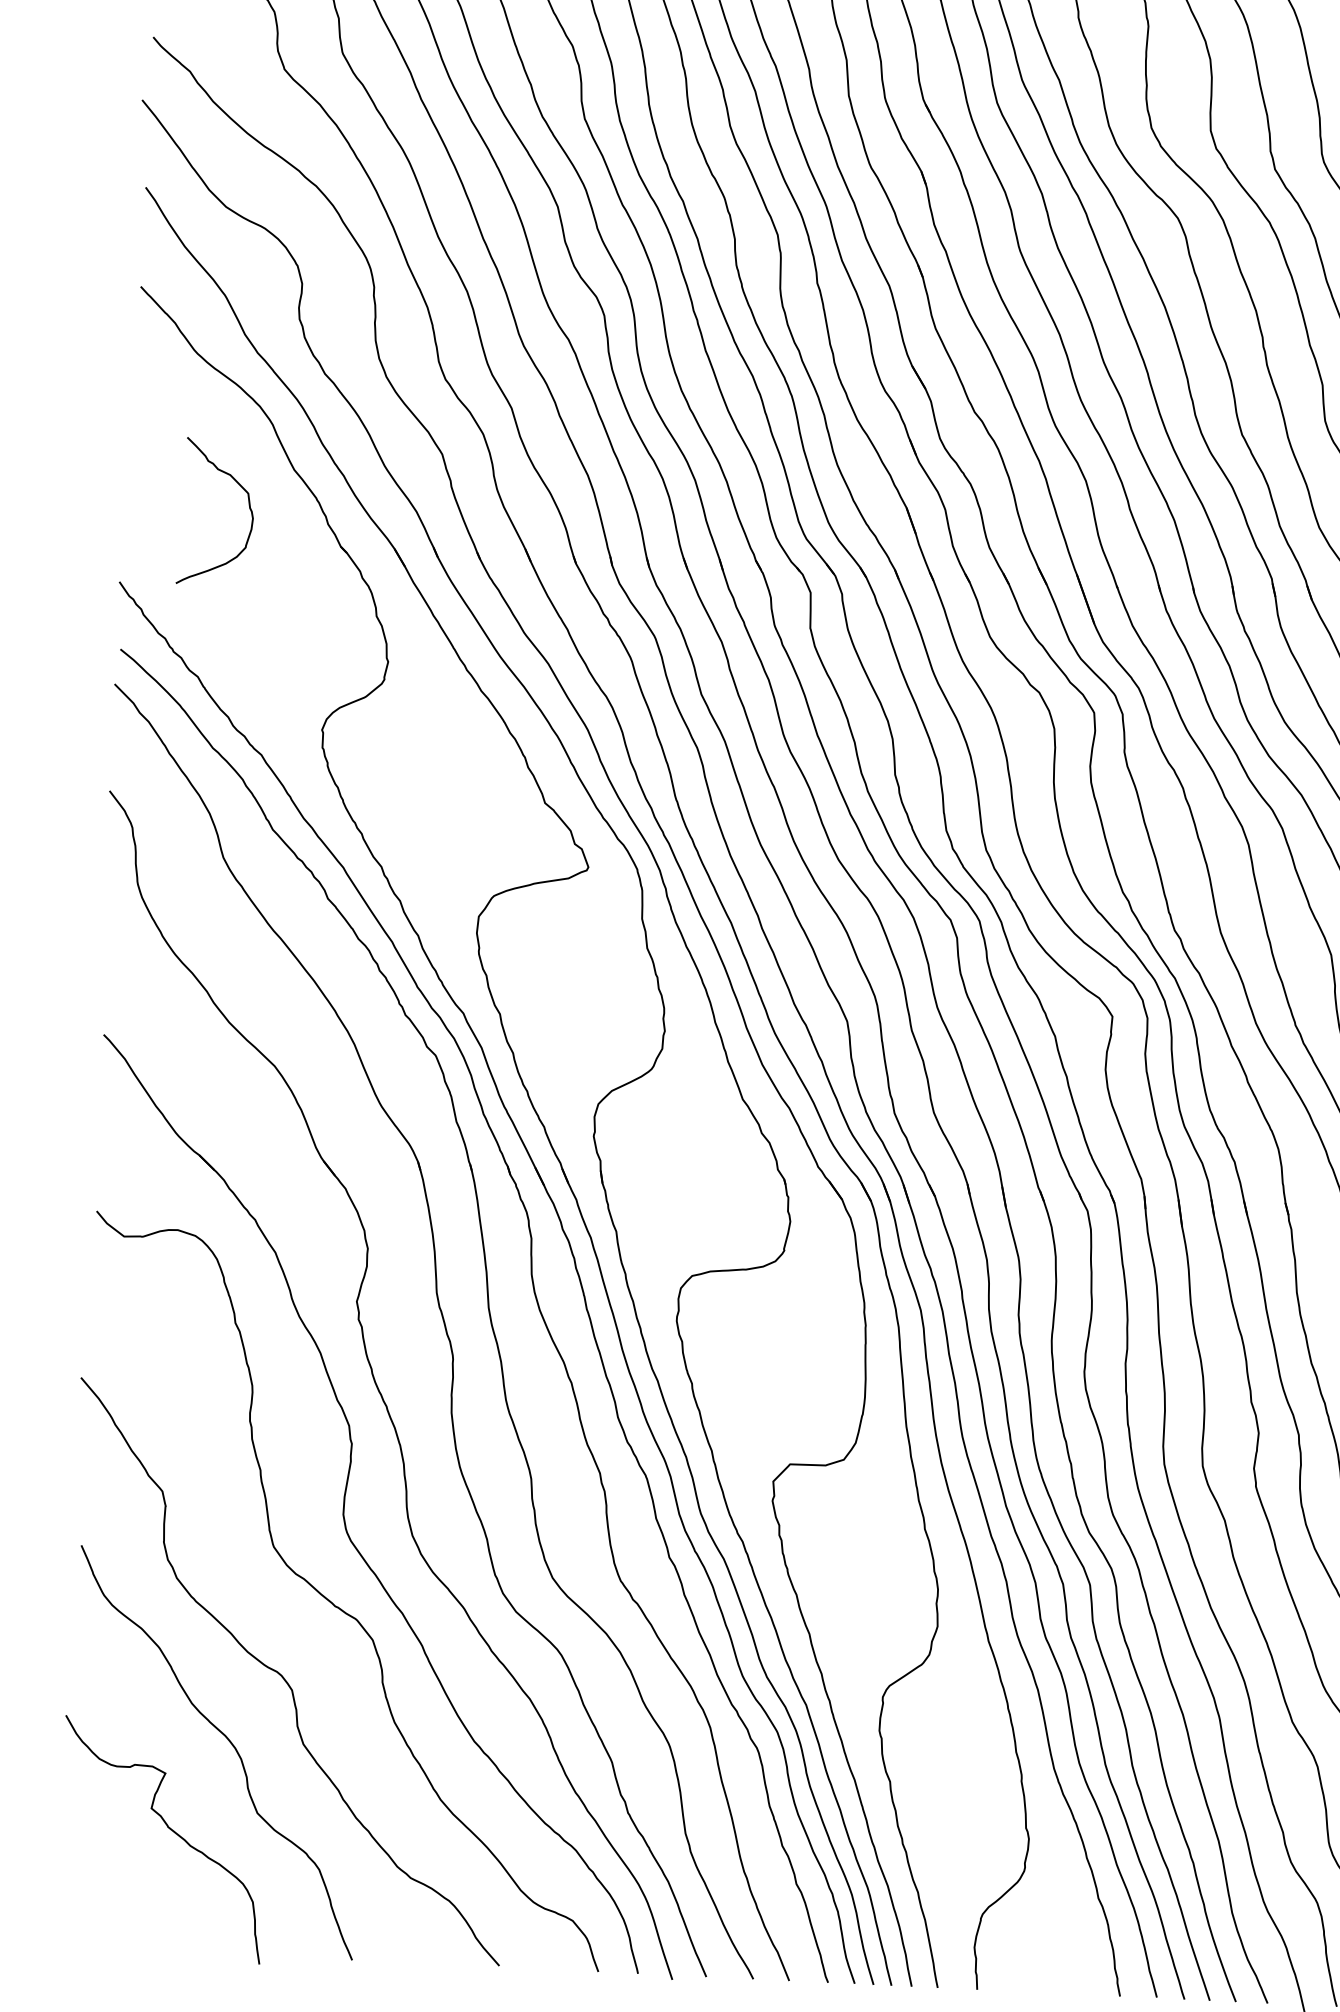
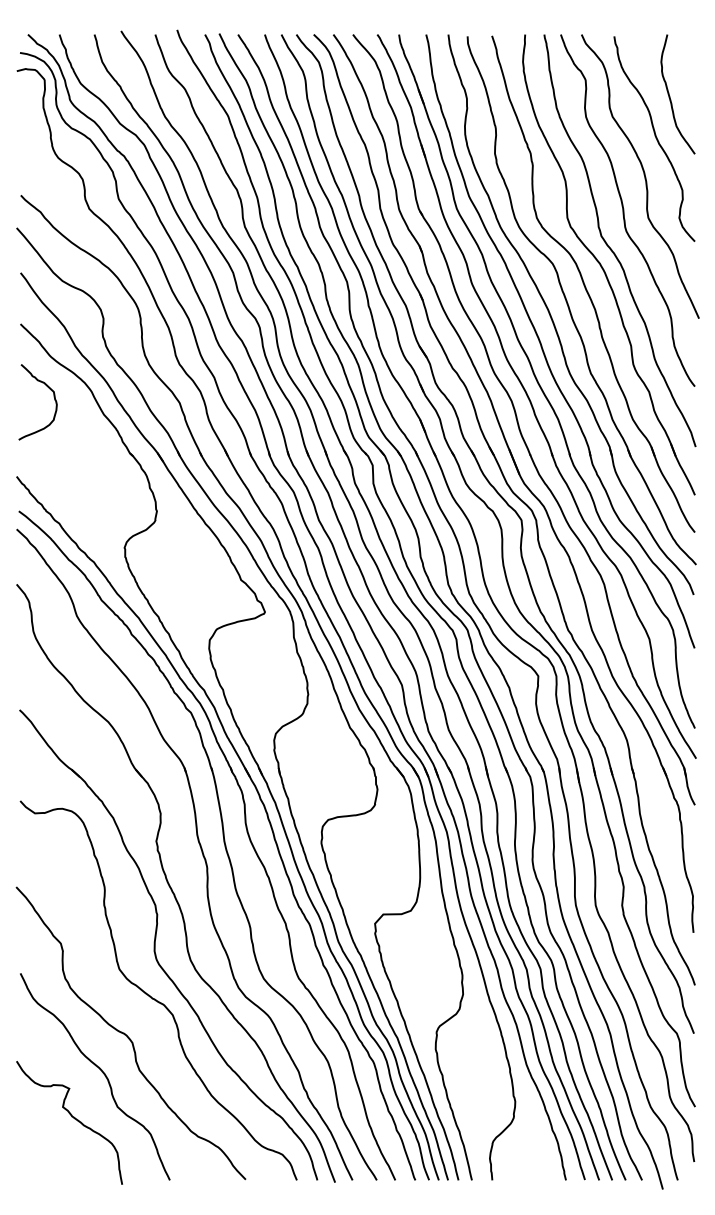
curve: (247, 504) -> (53, 397), moved

